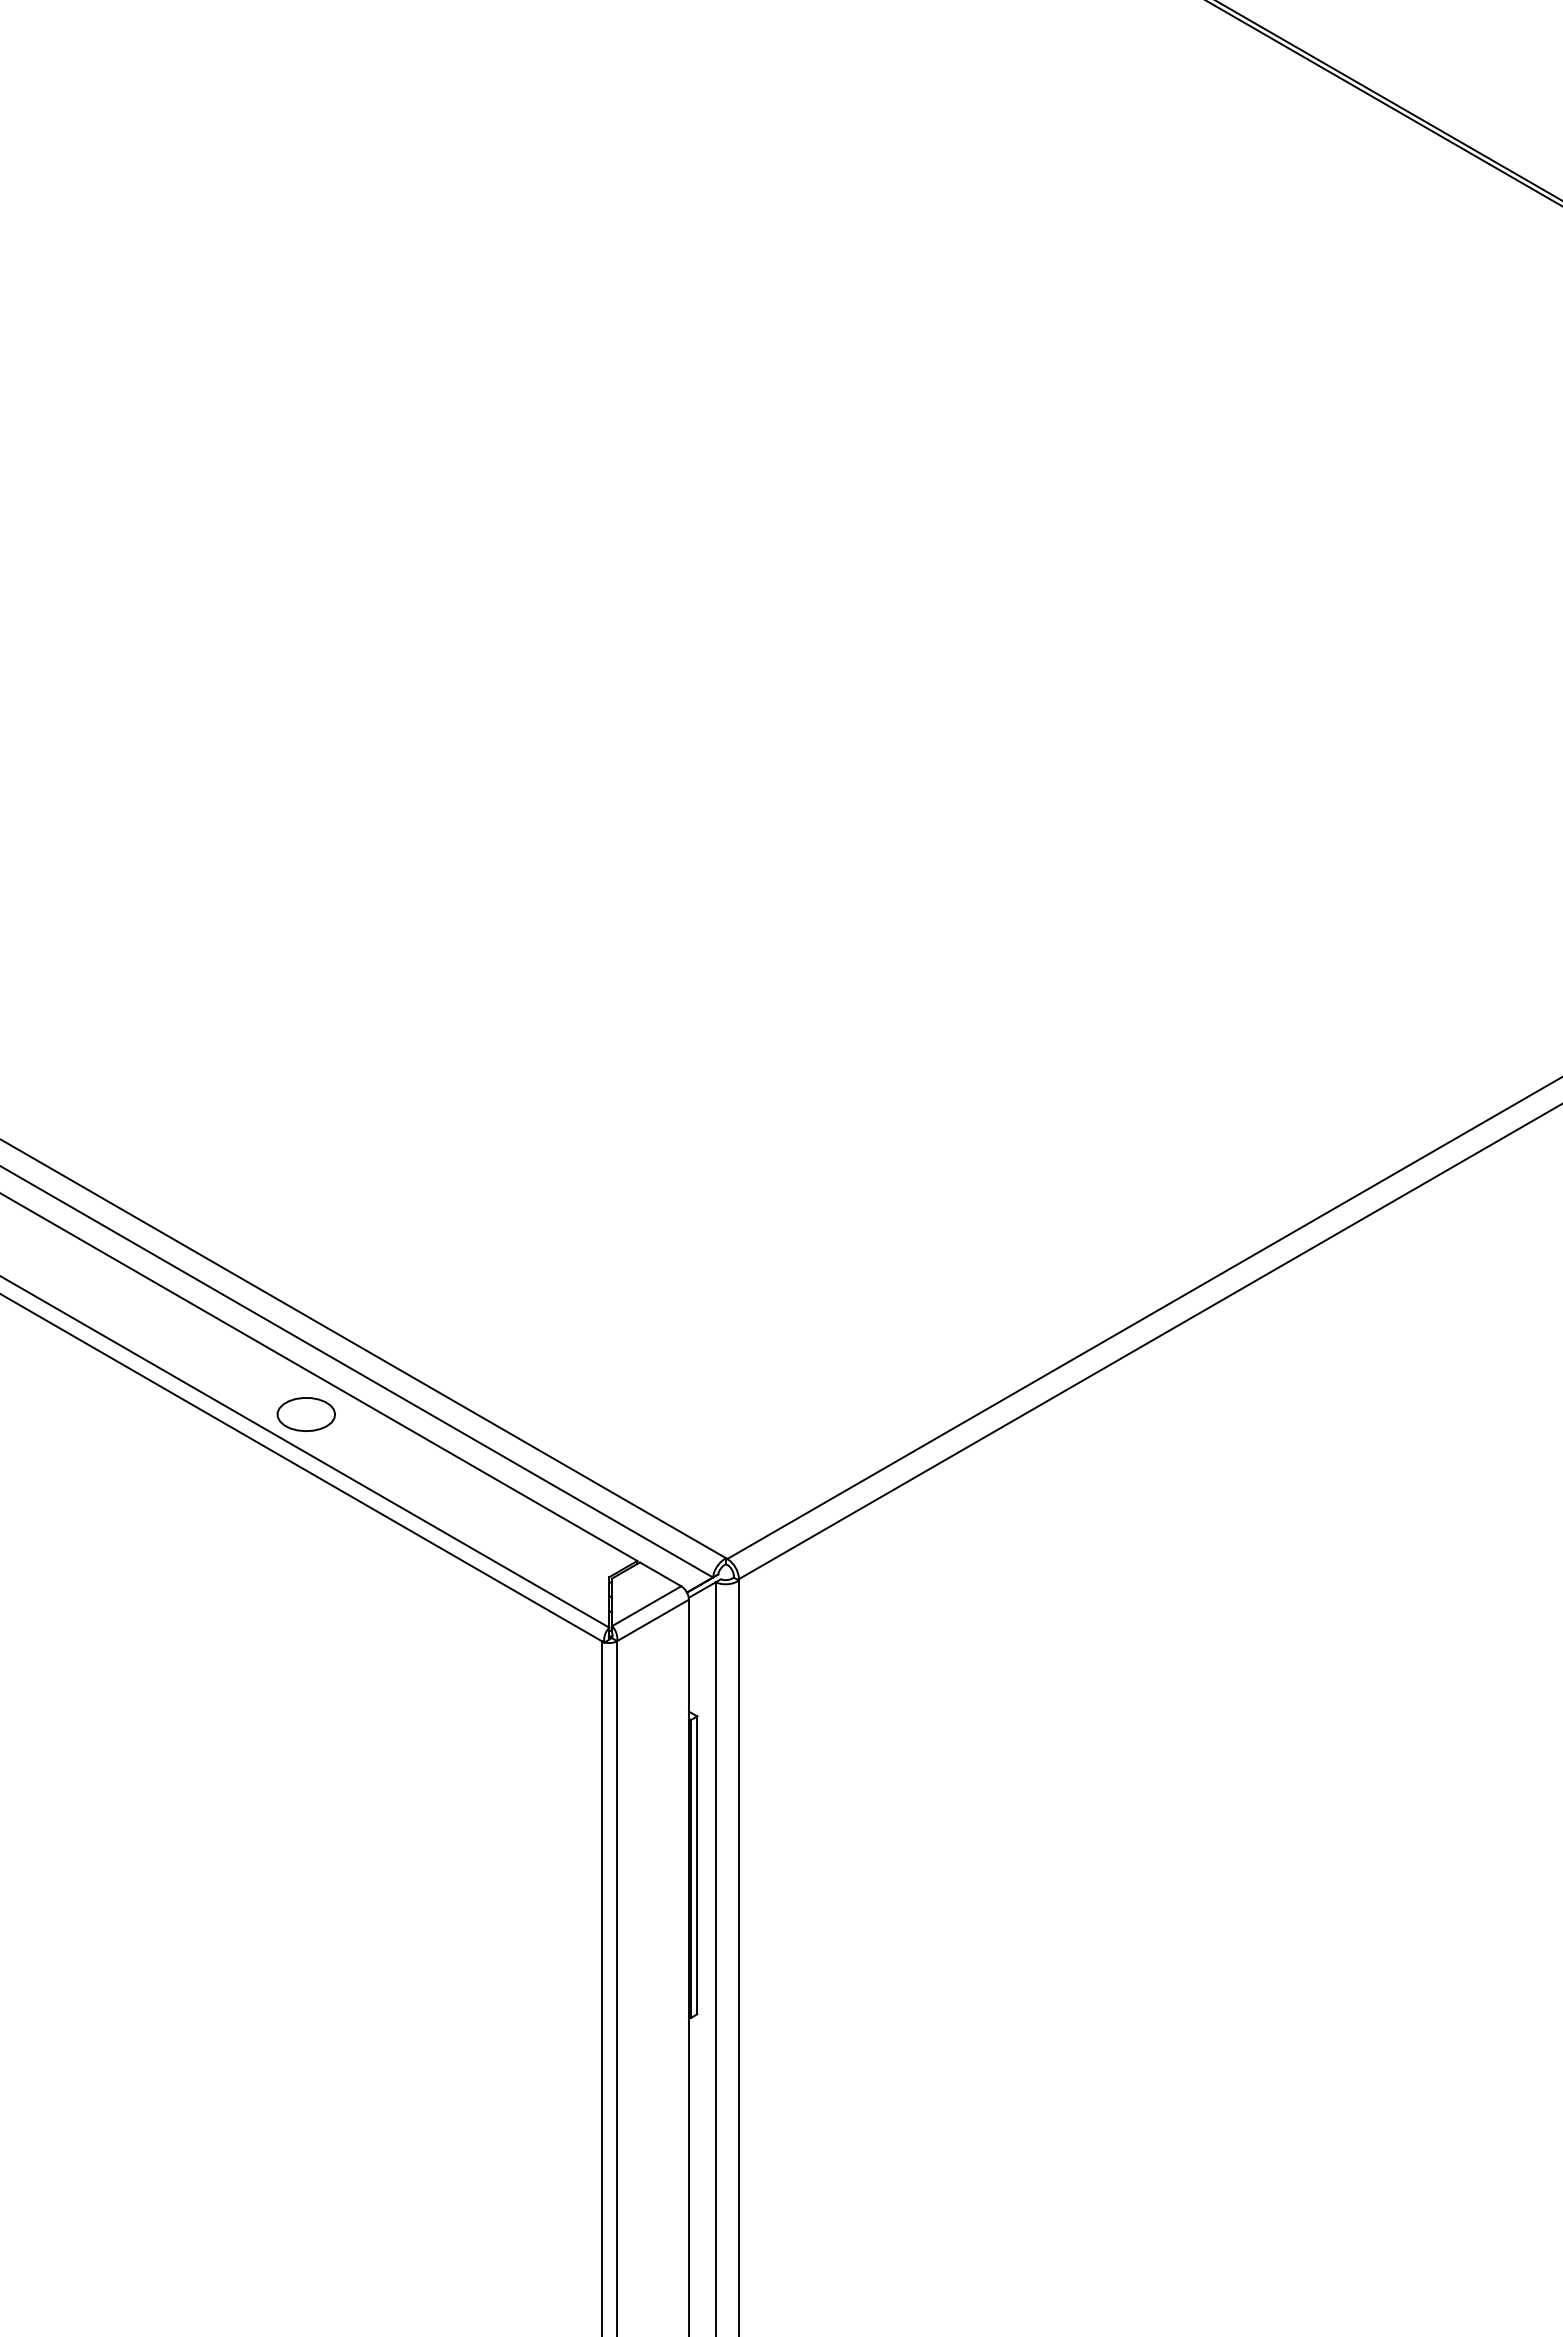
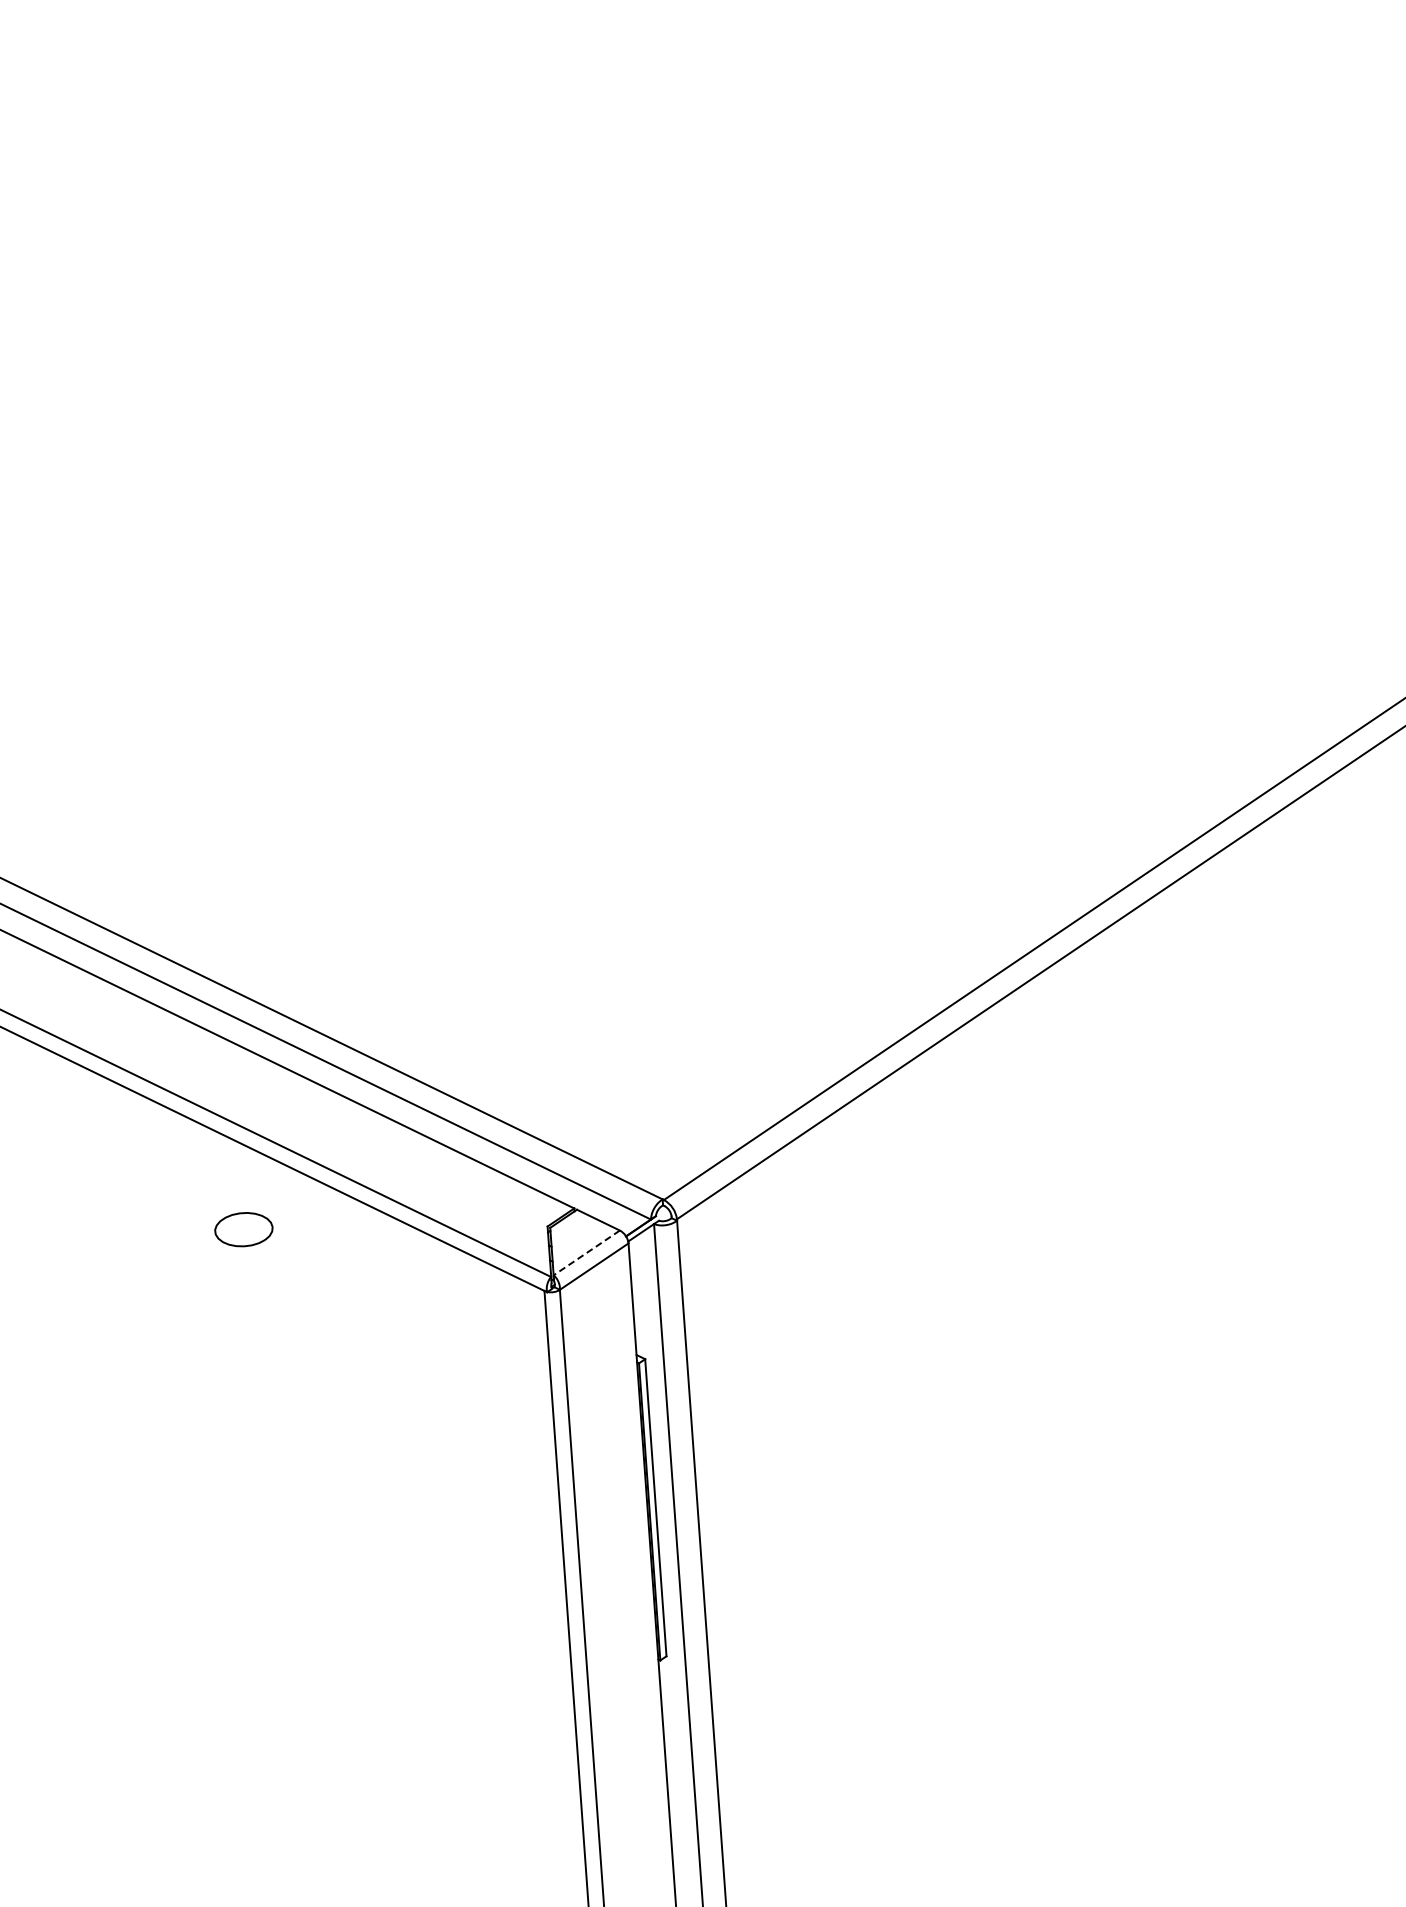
part: (305, 1414) -> (243, 1229), moved
line: (646, 1606) -> (586, 1253), solid -> dashed

